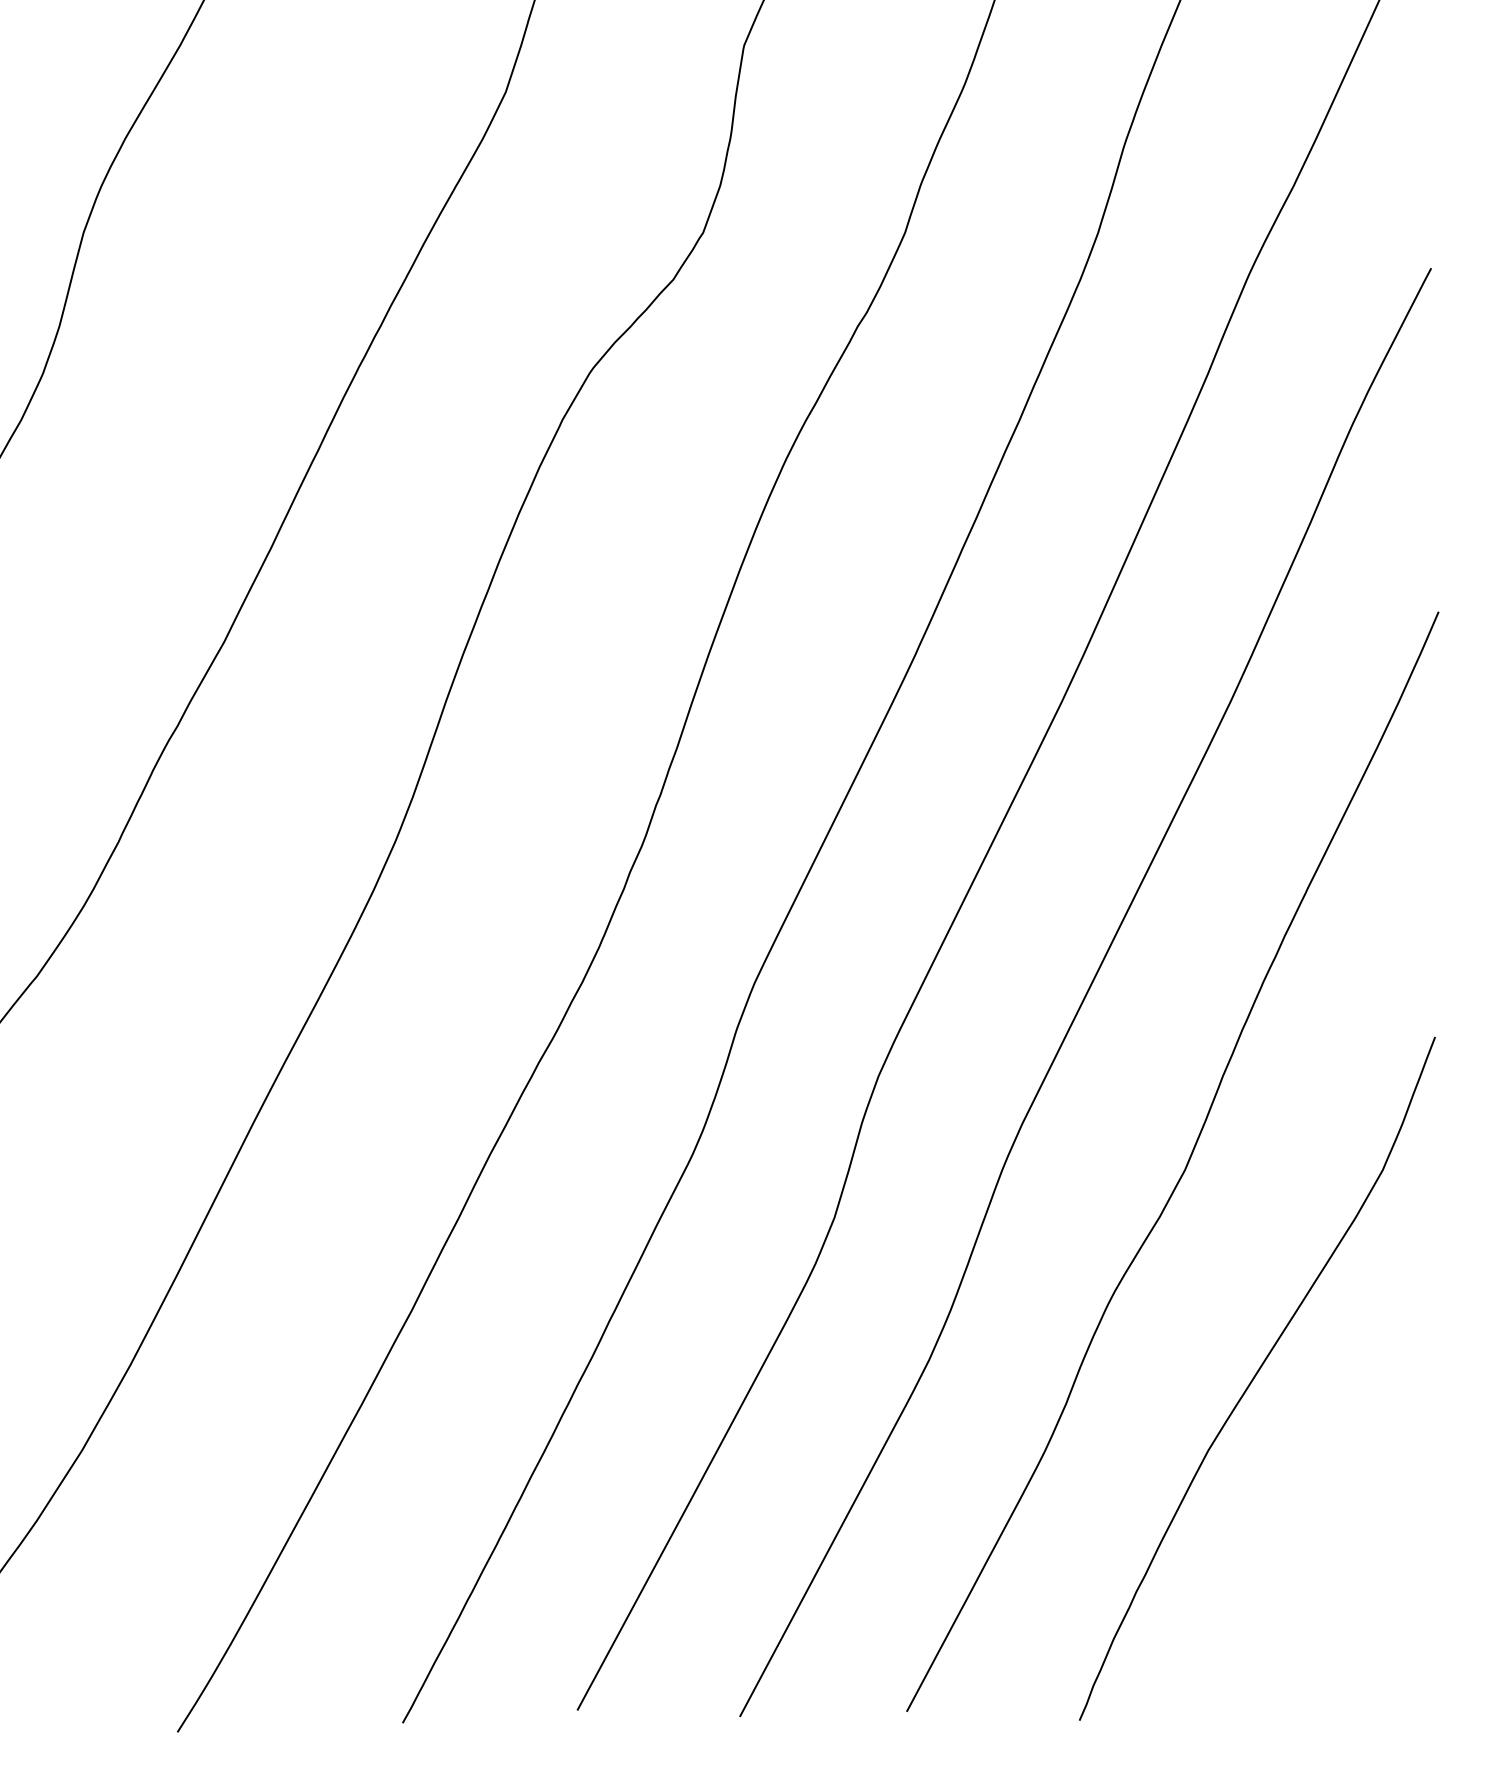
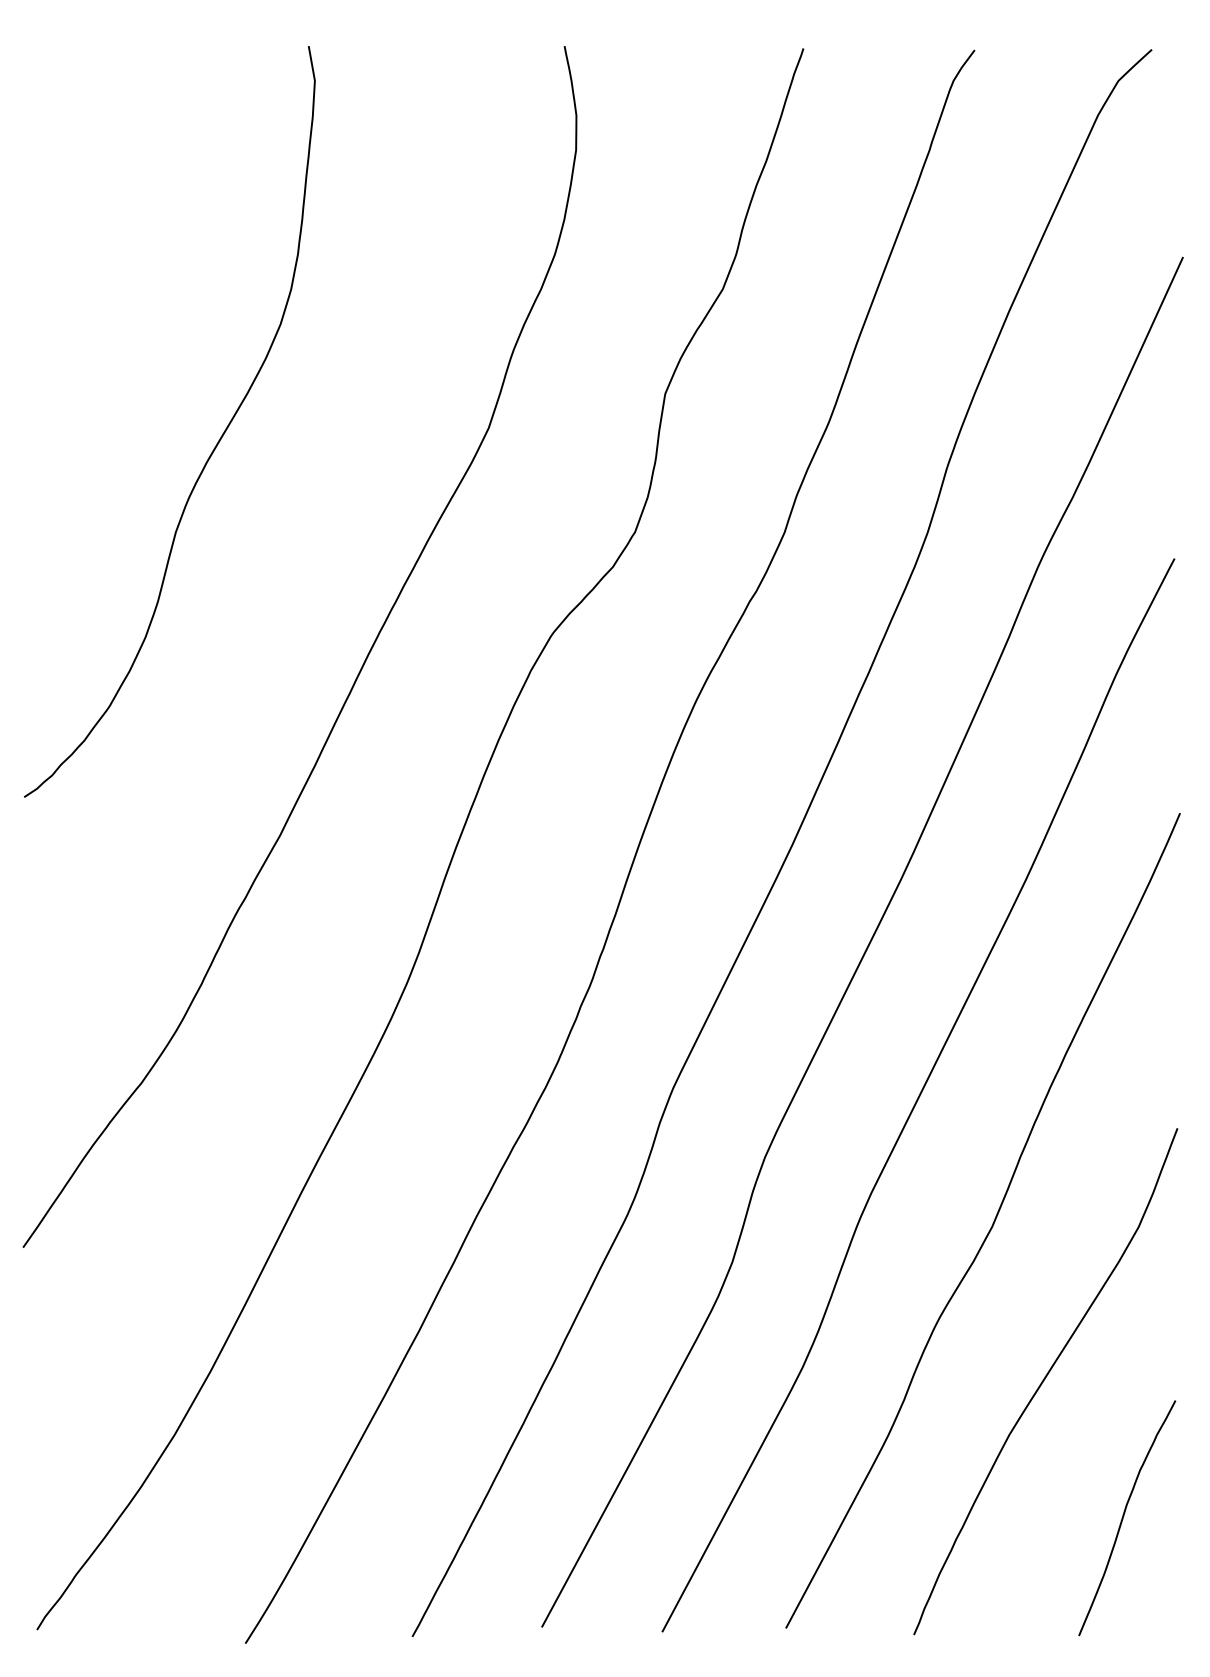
curve: (1363, 1560) -> (1124, 1516), added

